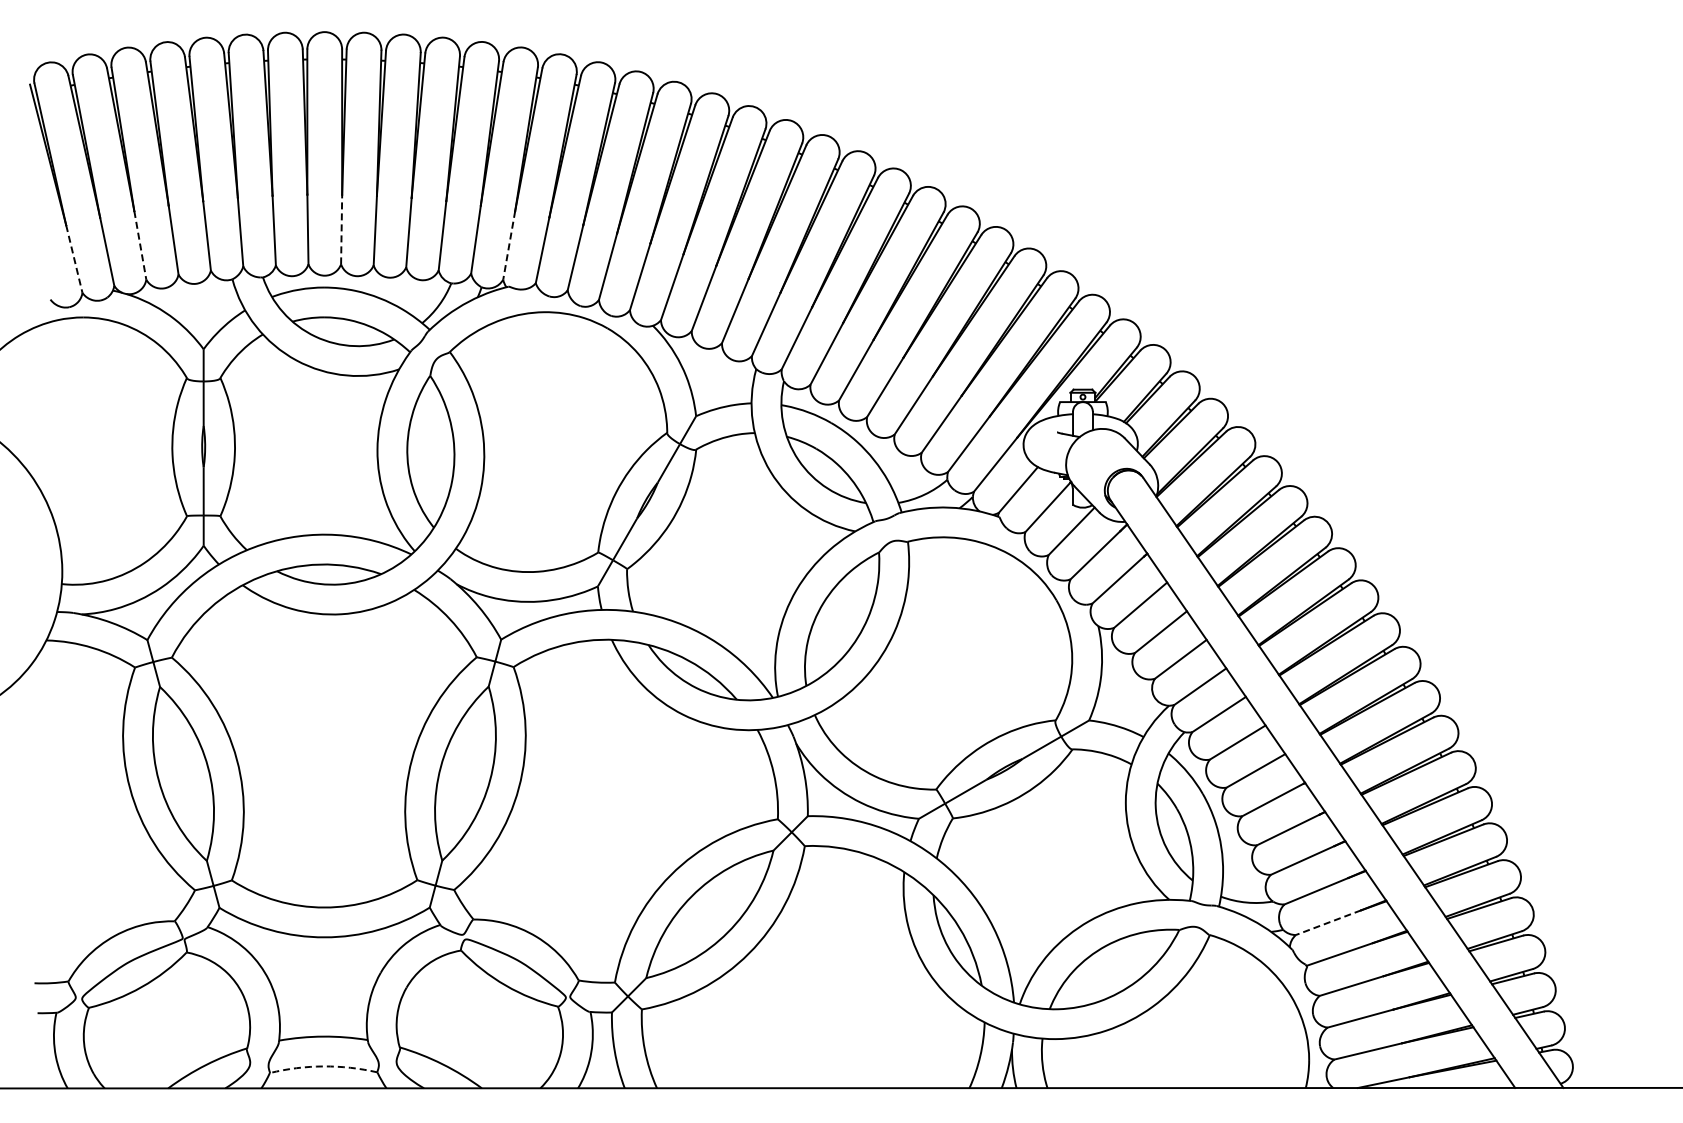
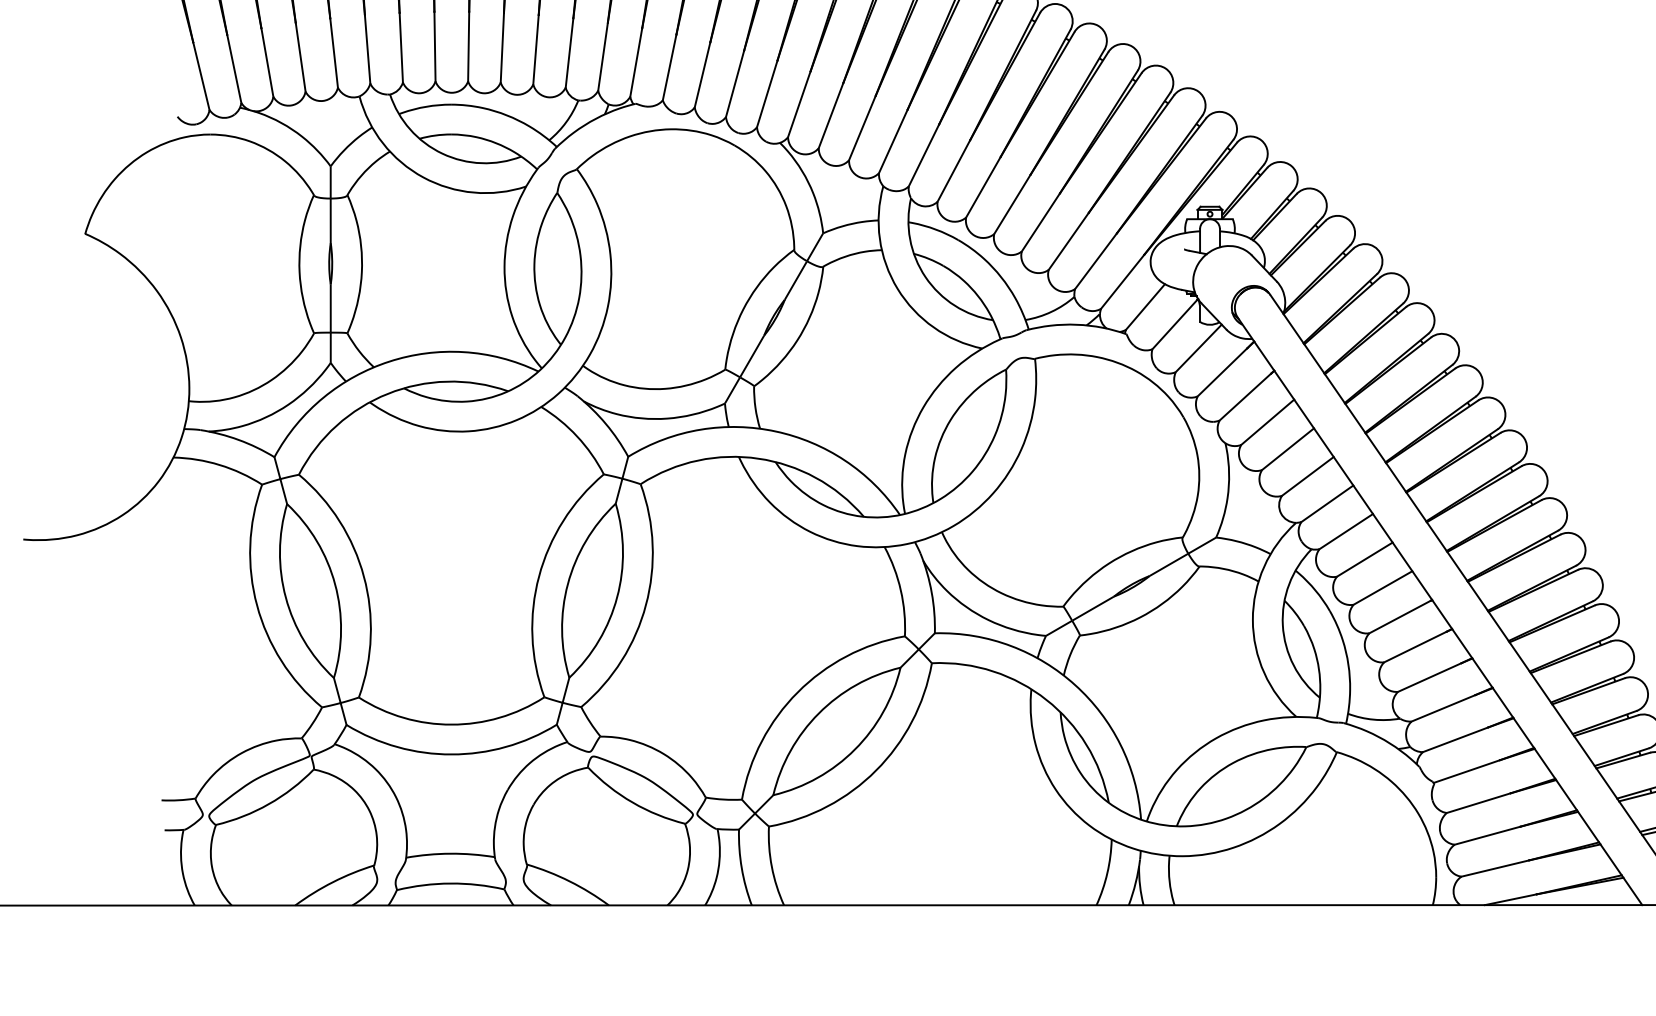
line: (341, 229) -> (468, 46), dashed -> solid
line: (140, 245) -> (267, 62), dashed -> solid
line: (509, 245) -> (636, 62), dashed -> solid
line: (74, 259) -> (201, 76), dashed -> solid
line: (1328, 922) -> (1455, 739), dashed -> solid
arc: (323, 1066) -> (450, 883), dashed -> solid

